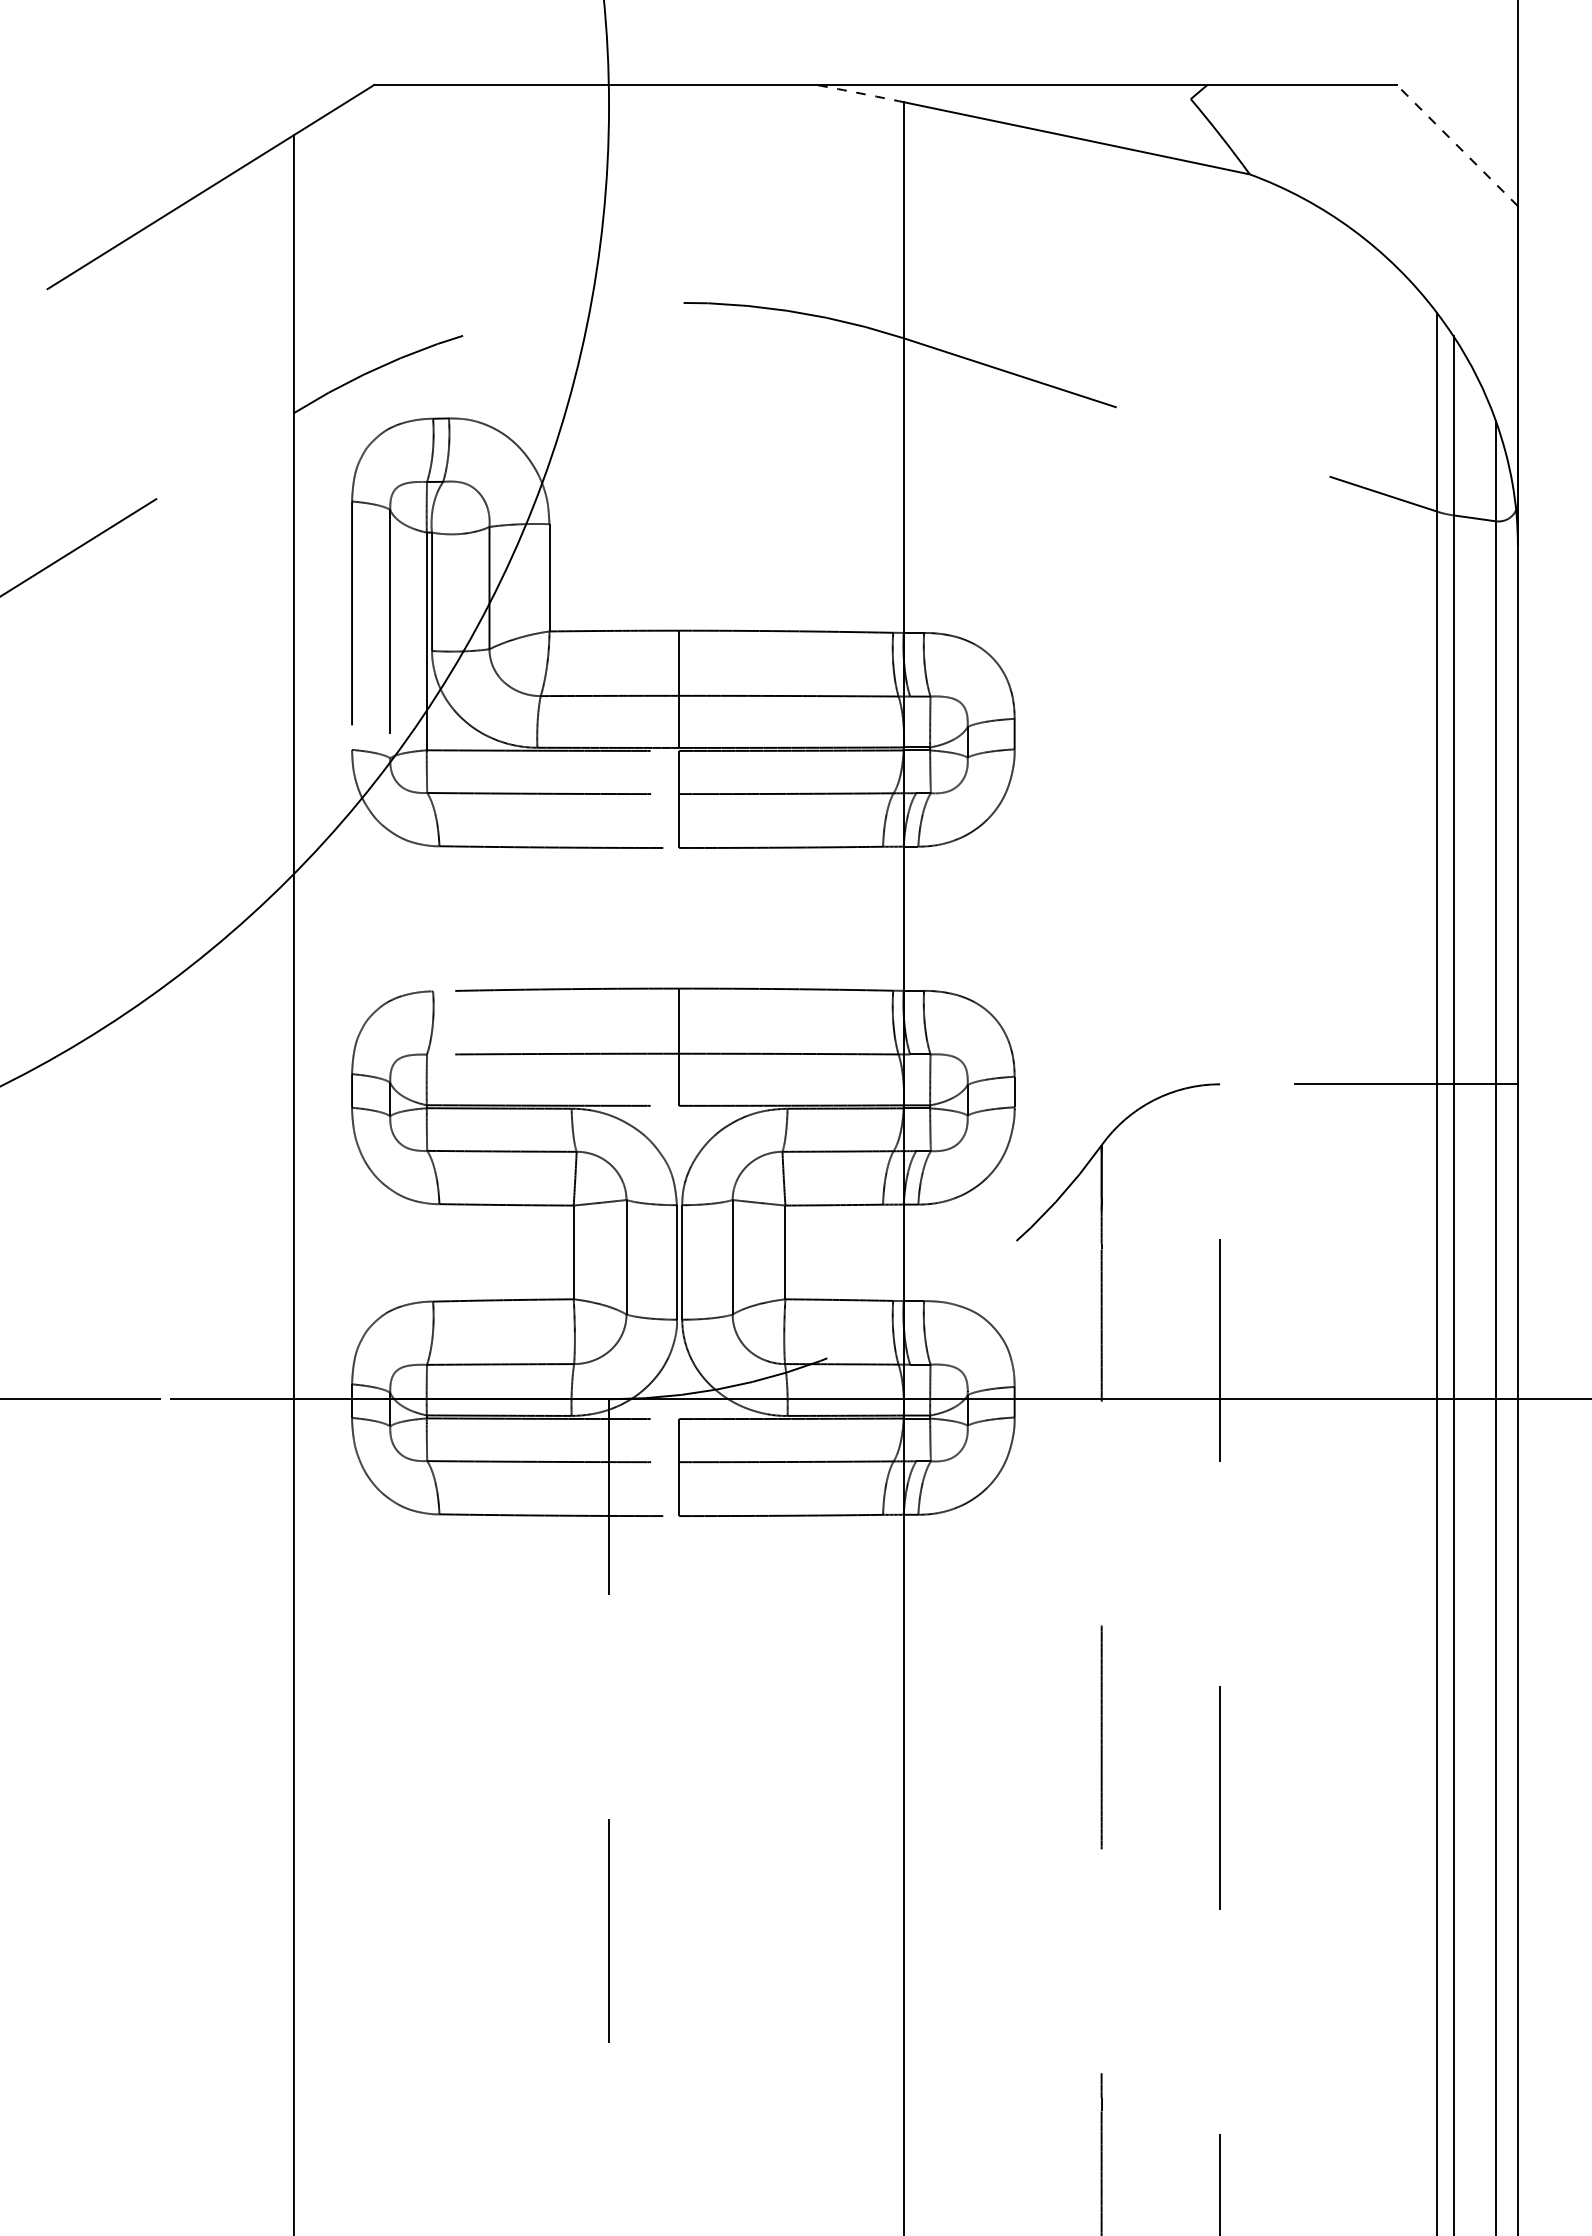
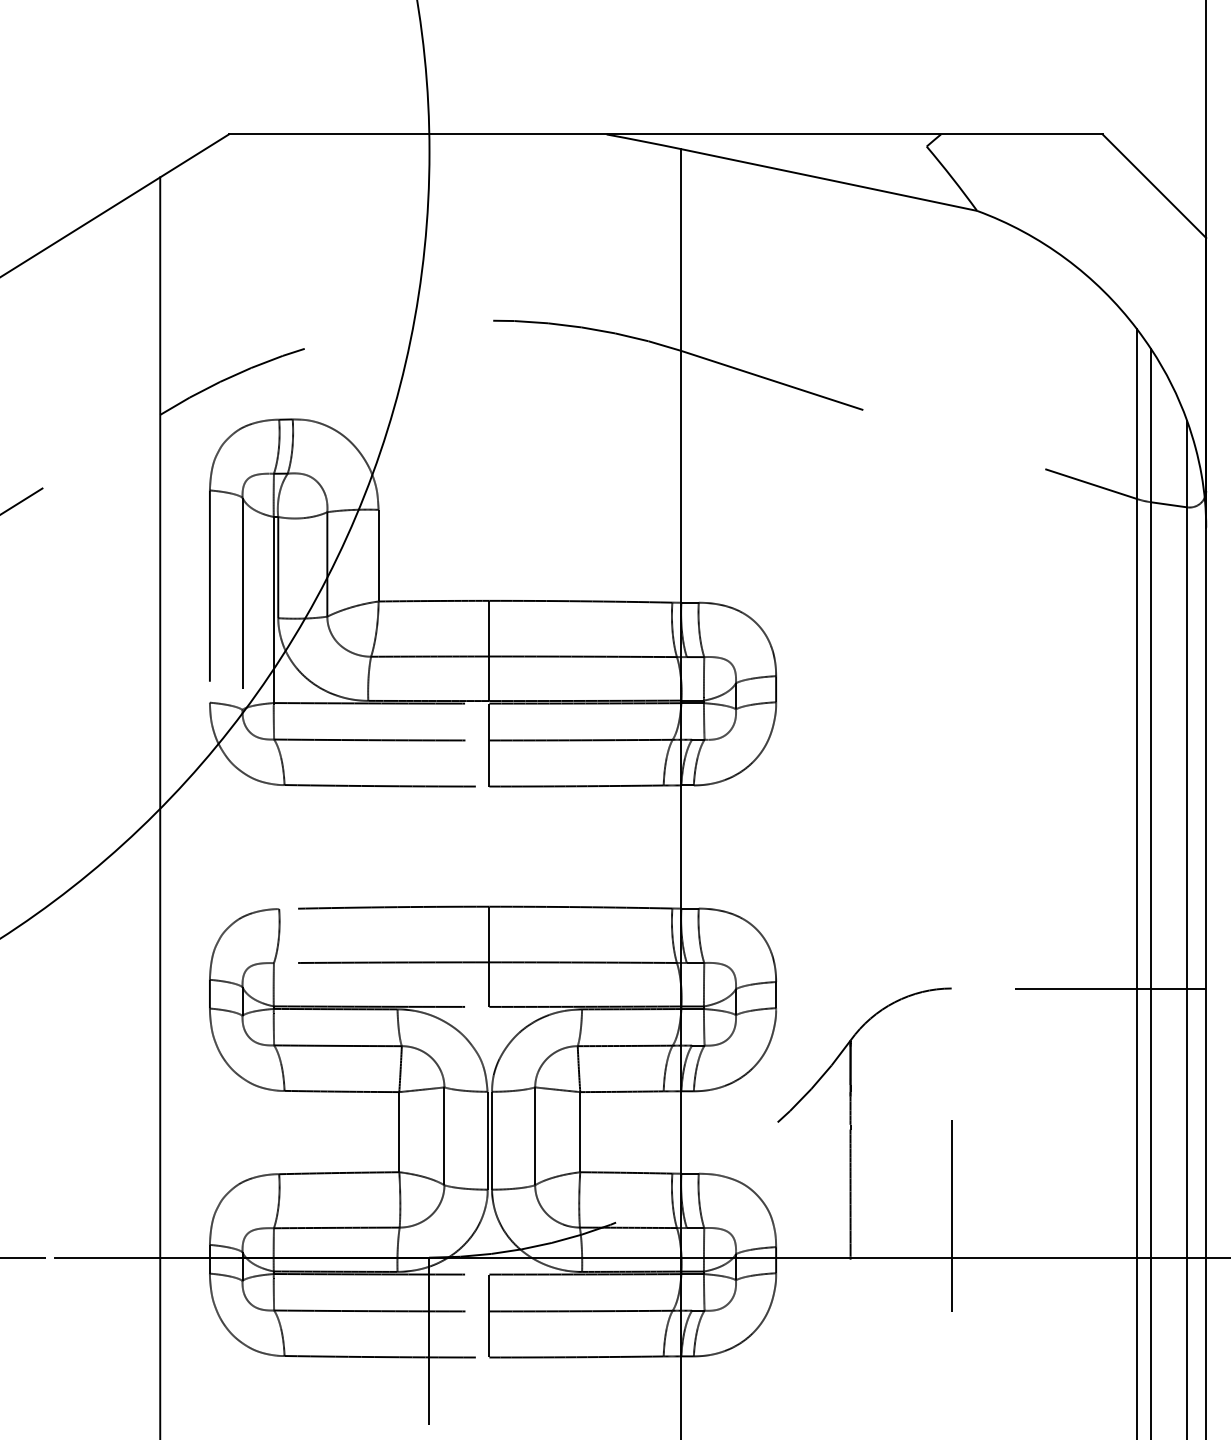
arc: (860, 93) -> (644, 141), dashed -> solid
line: (1457, 145) -> (1154, 186), dashed -> solid

